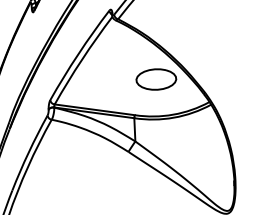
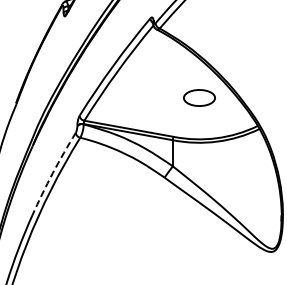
part: (156, 79) -> (199, 97), size x0.7
arc: (28, 152) -> (52, 173), solid -> dashed

